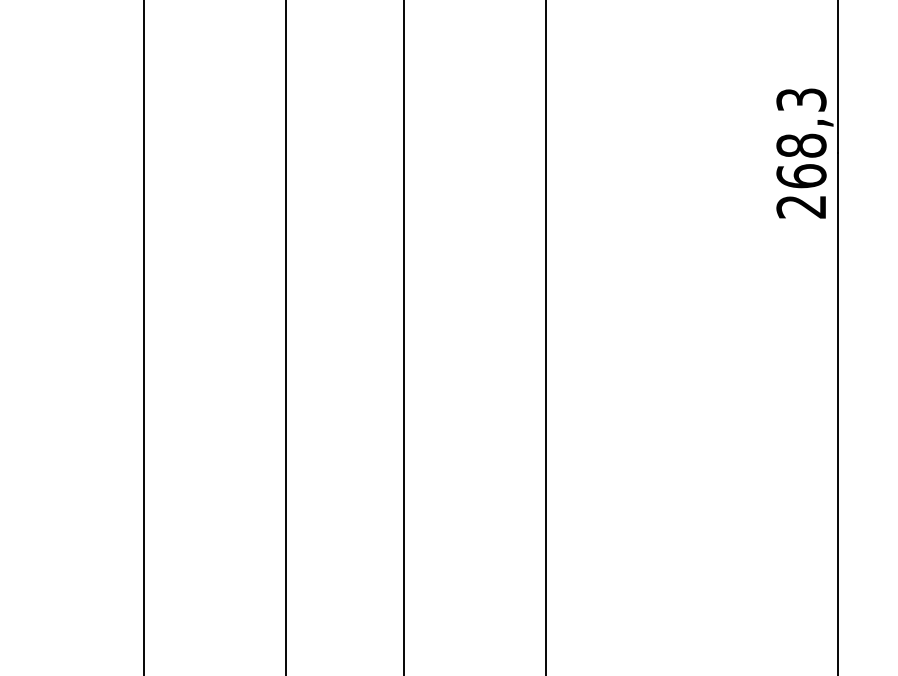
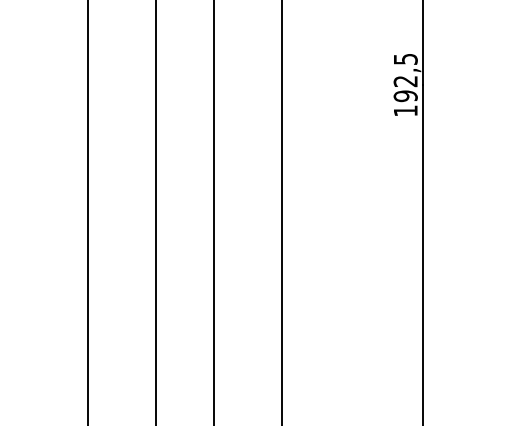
text: (801, 152) -> (405, 84), 268,3 -> 192,5

